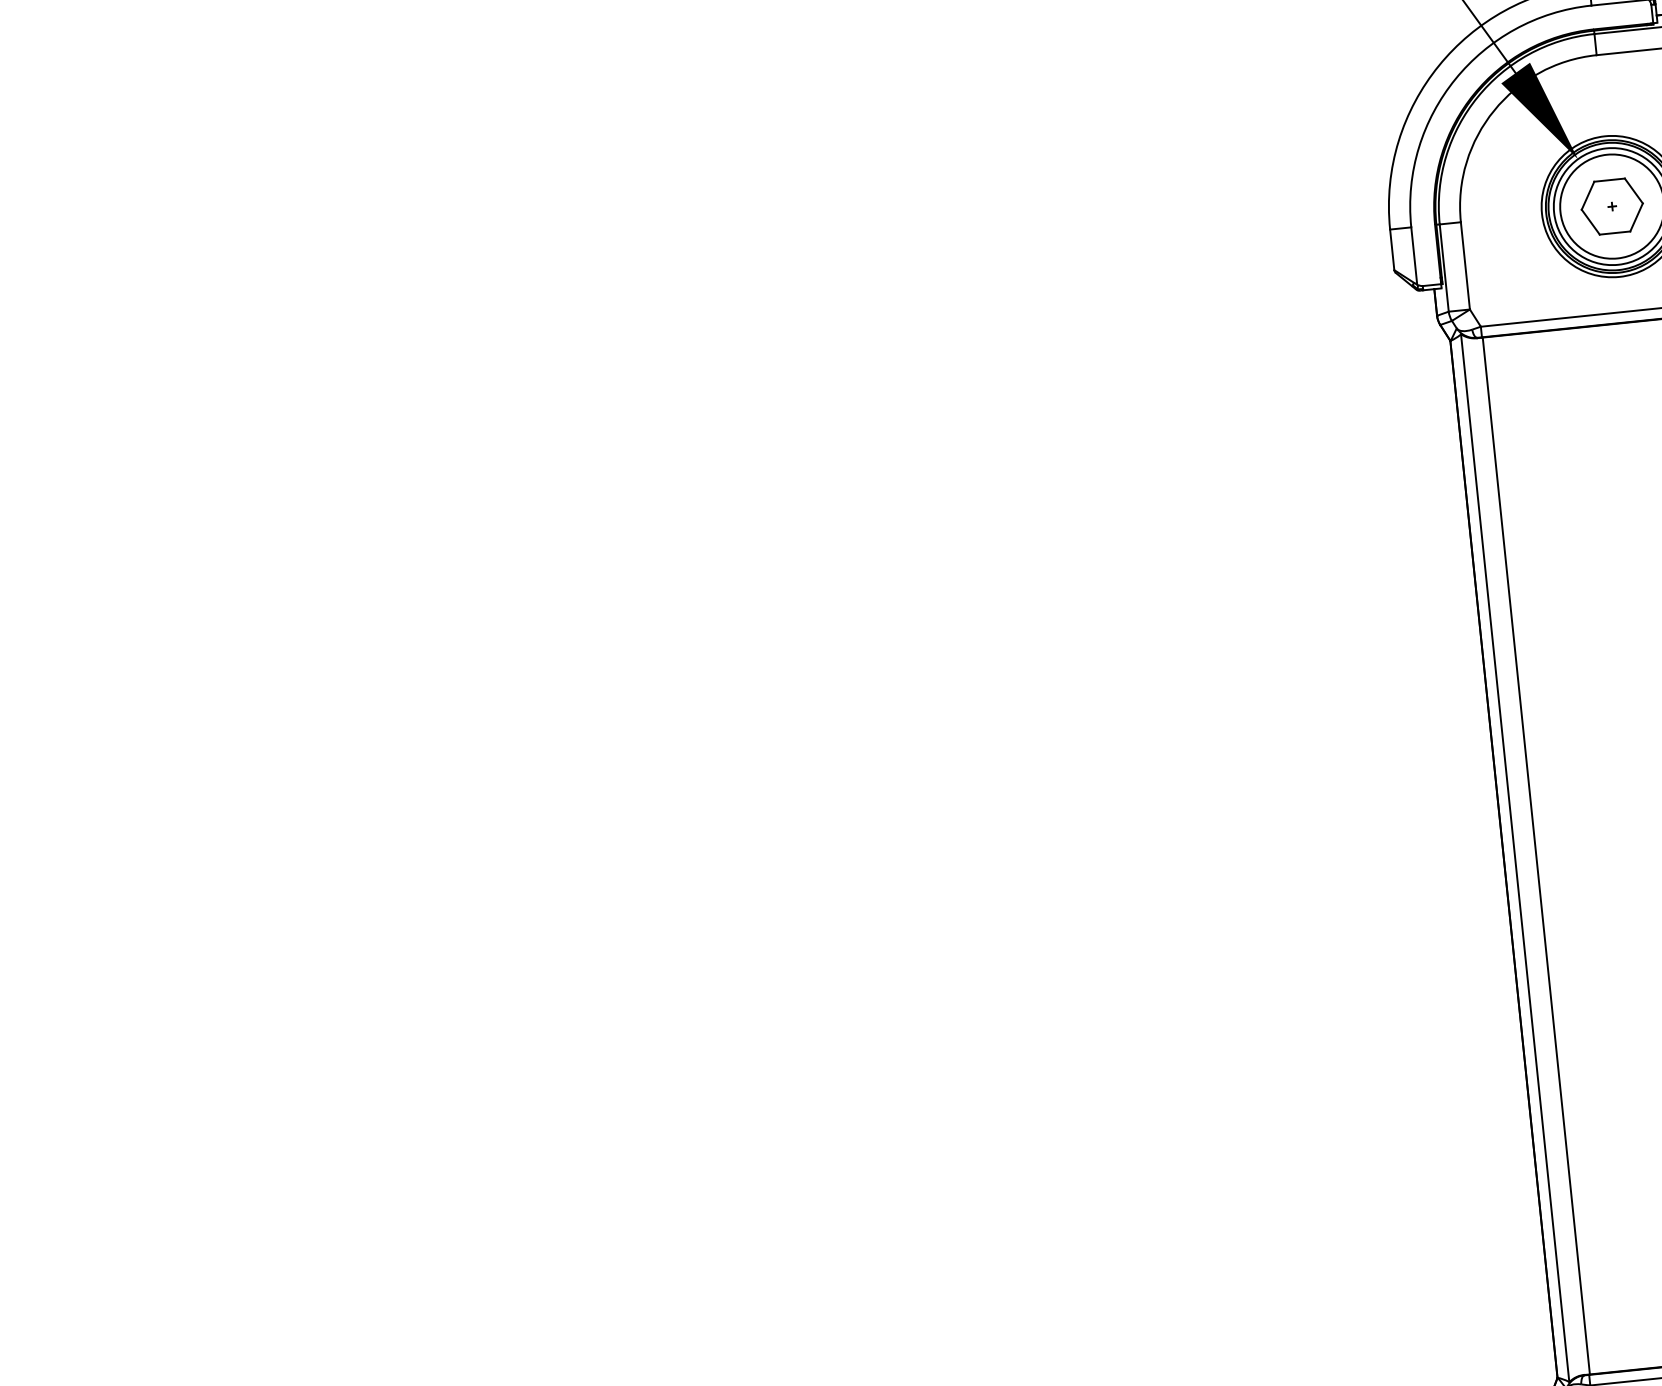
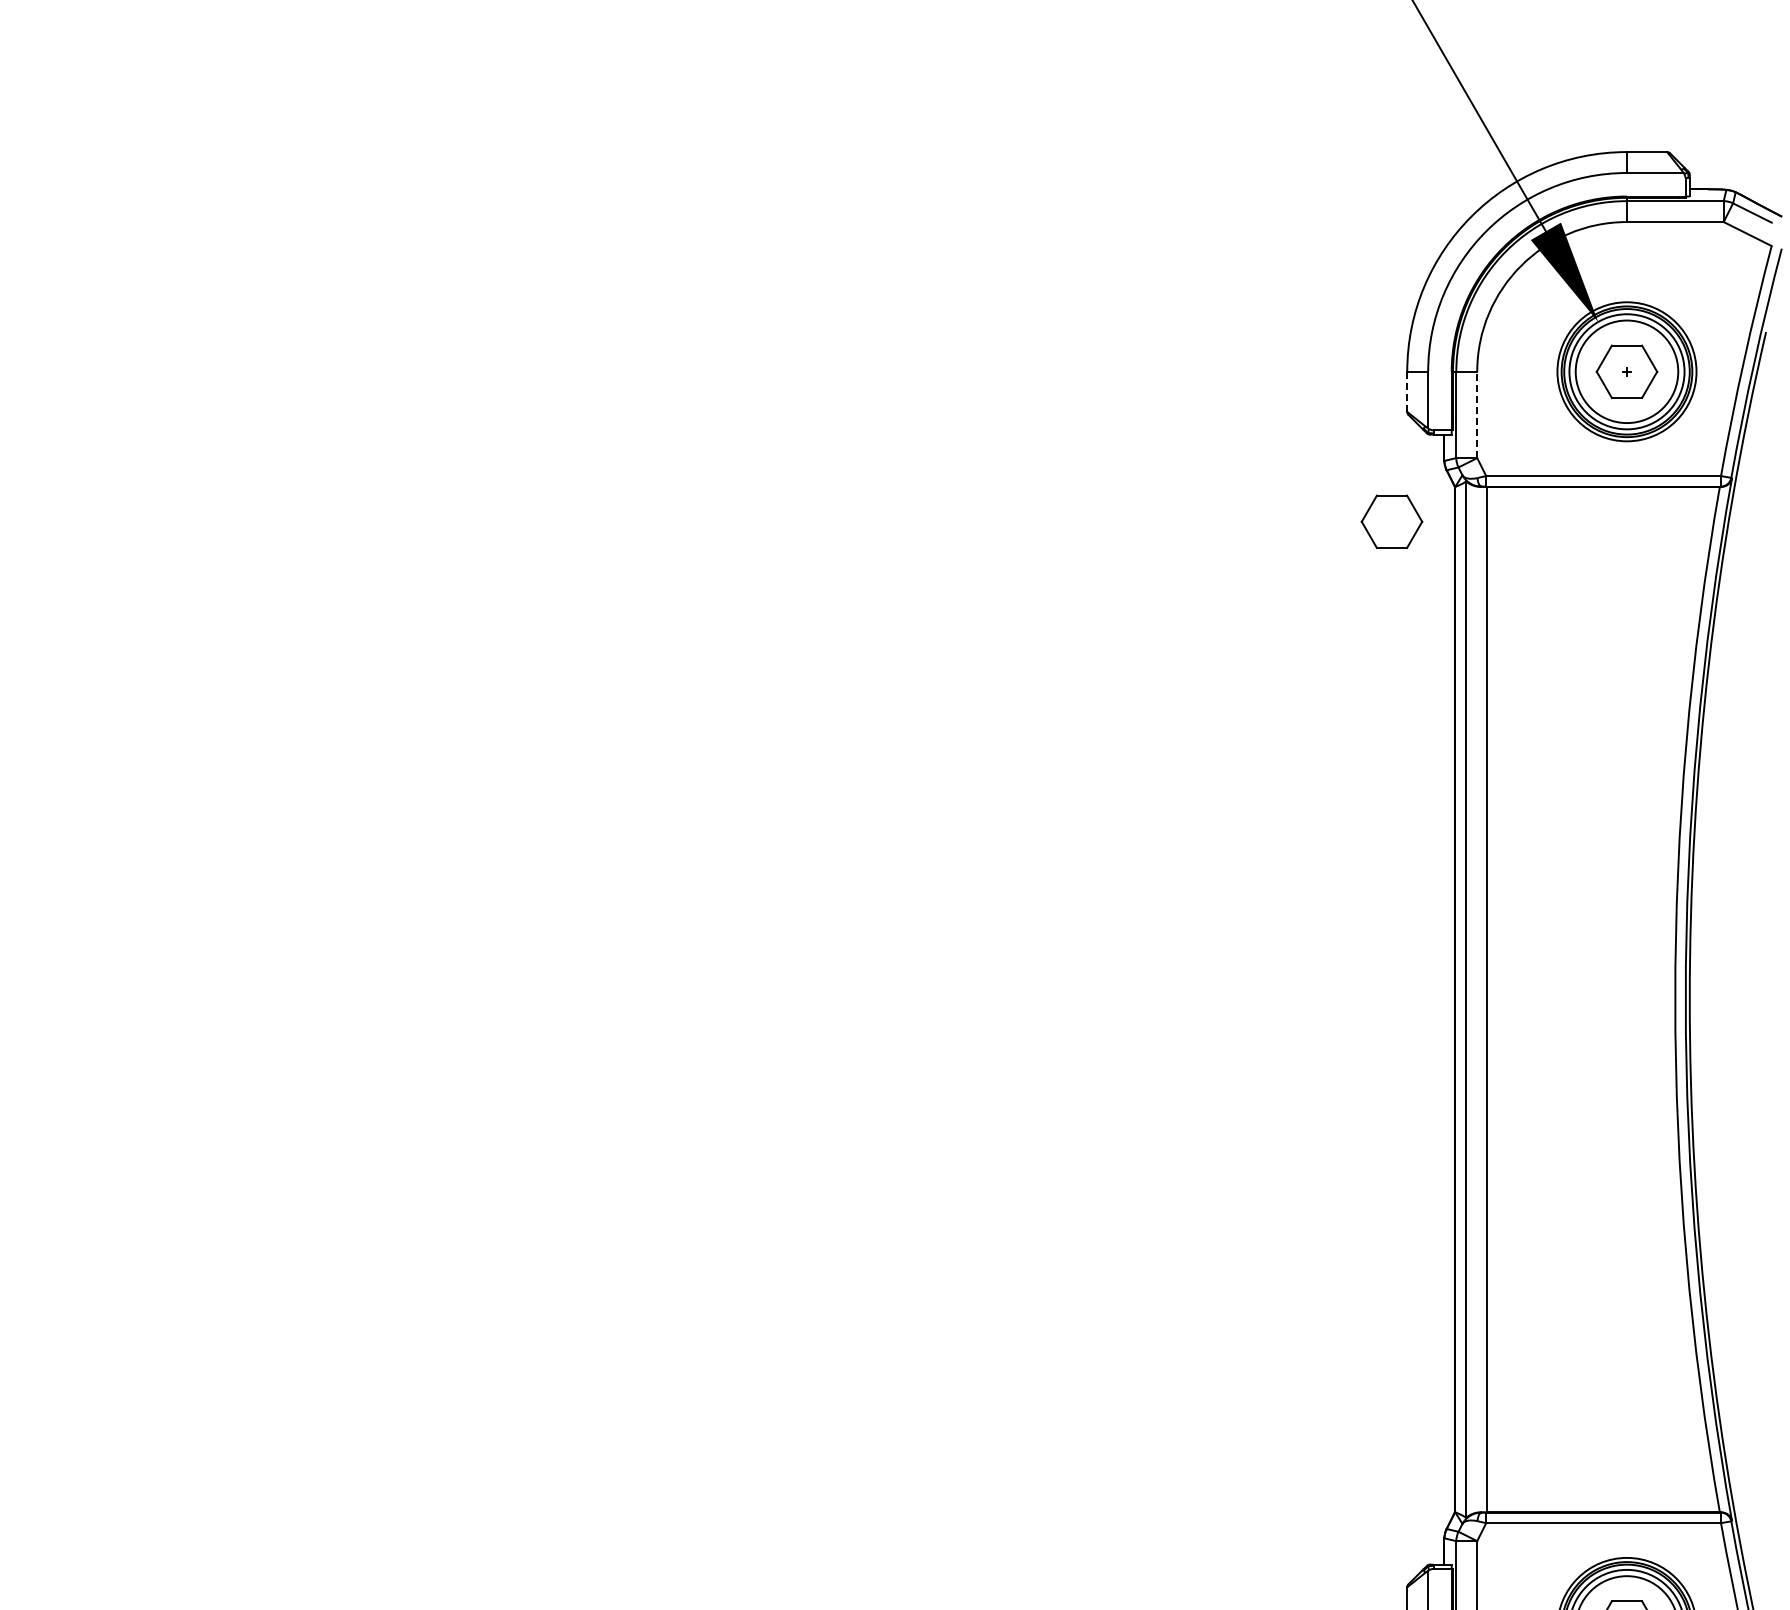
line: (1392, 250) -> (1407, 392), solid -> dashed
line: (1465, 265) -> (1477, 414), solid -> dashed
part: (1389, 382) -> (1391, 521), added

